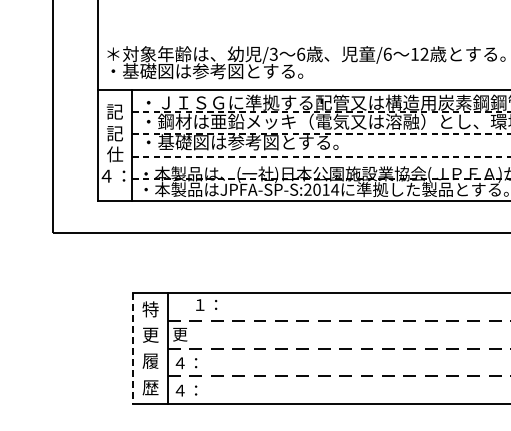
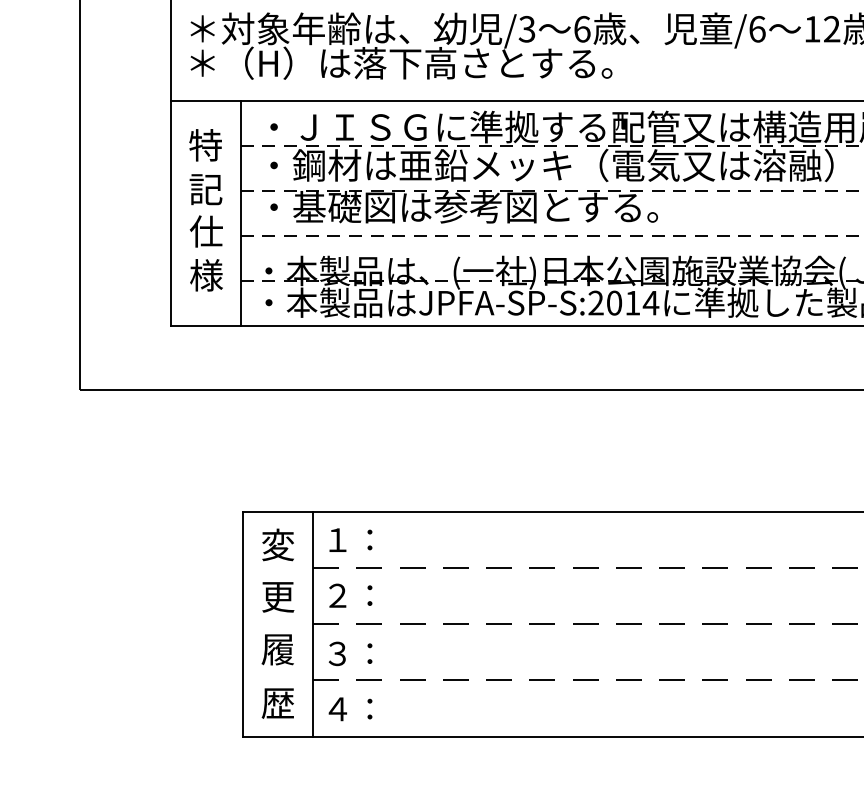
text: (211, 71) -> (401, 63), ・基礎図は参考図とする。 -> ＊（H）は落下高さとする。
text: (114, 111) -> (204, 144), 記 -> 特
text: (113, 176) -> (202, 276), ４： -> 様
text: (206, 304) -> (350, 539), moved
text: (150, 309) -> (277, 545), 特 -> 変
text: (185, 334) -> (348, 595), 更 -> ２：
line: (133, 348) -> (243, 624), dashed -> solid
text: (179, 363) -> (336, 654), ４： -> ３：

